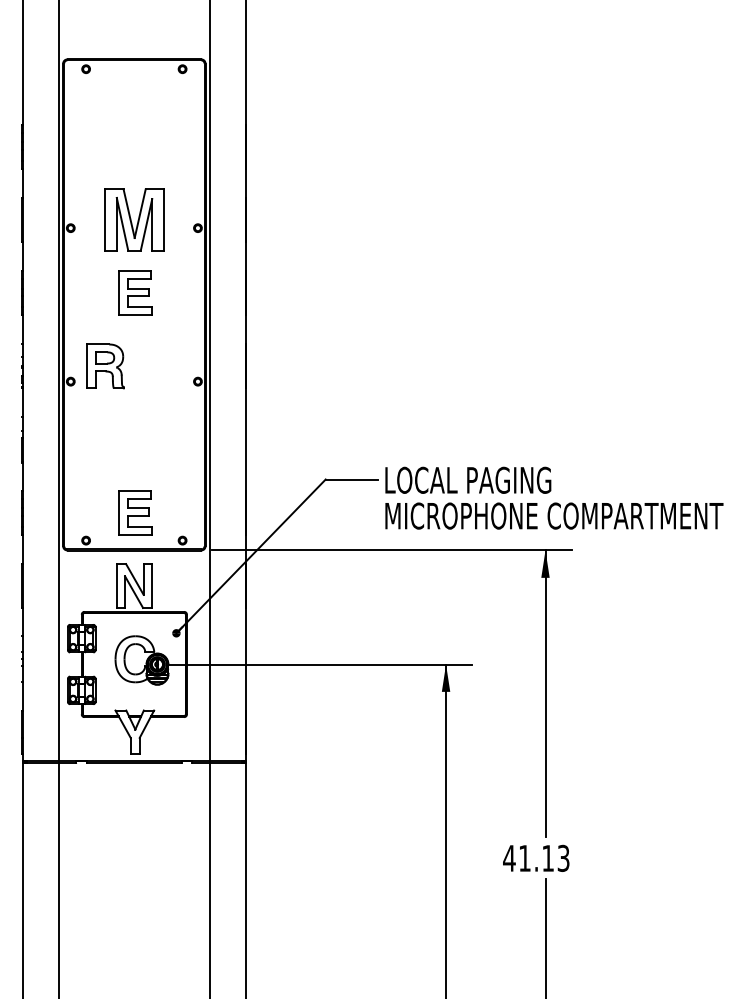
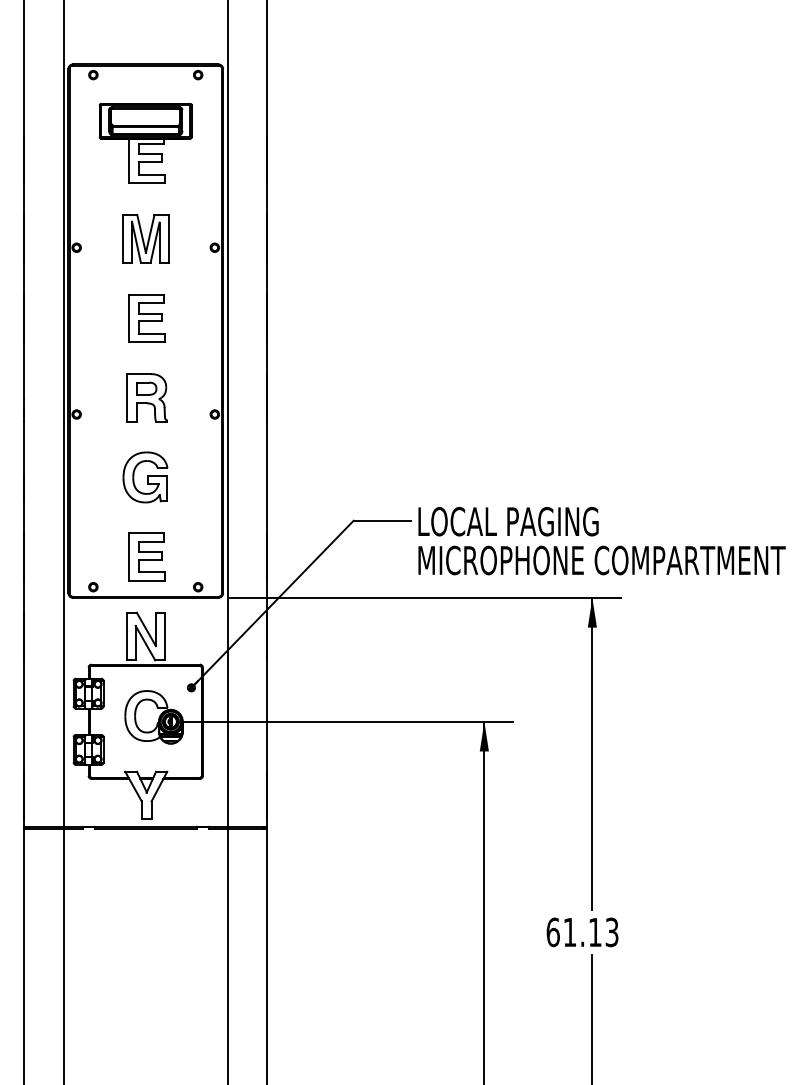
part: (134, 131) -> (145, 142), added
part: (133, 219) -> (144, 238), size x0.71
part: (105, 366) -> (147, 398), moved
part: (134, 439) -> (145, 477), added
text: (509, 857) -> (553, 931), 41.13 -> 61.13

